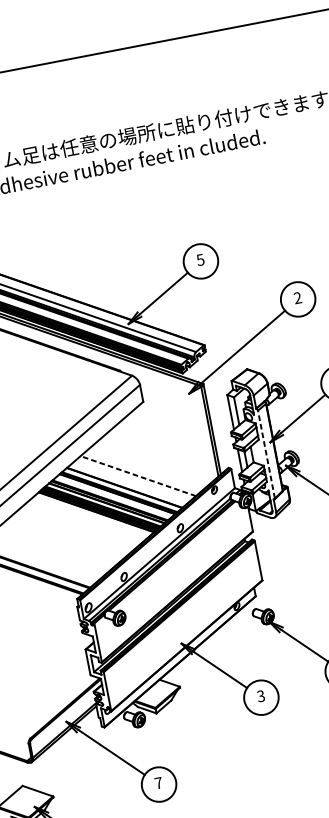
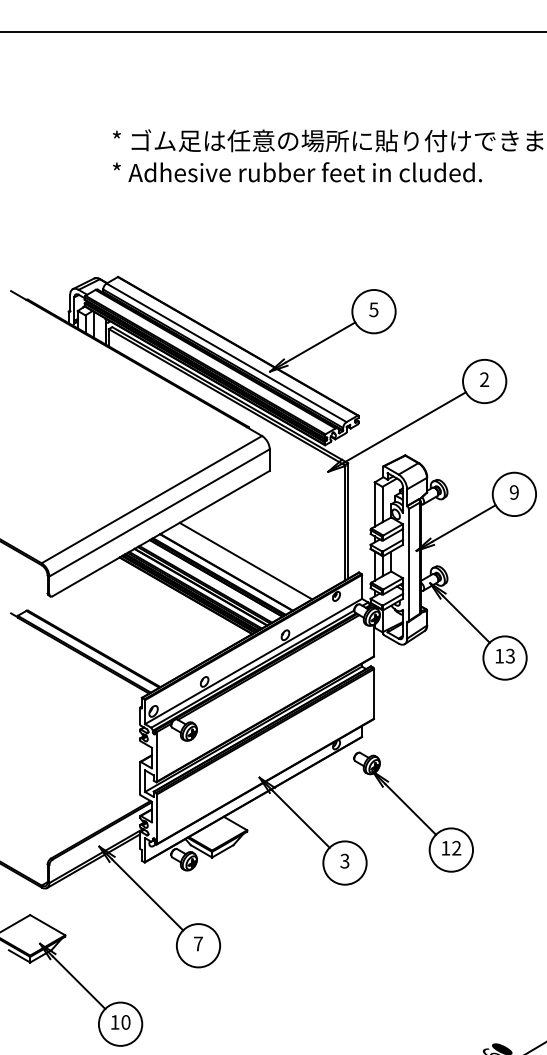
line: (266, 454) -> (408, 564), dashed -> solid
line: (138, 476) -> (246, 561), dashed -> solid

